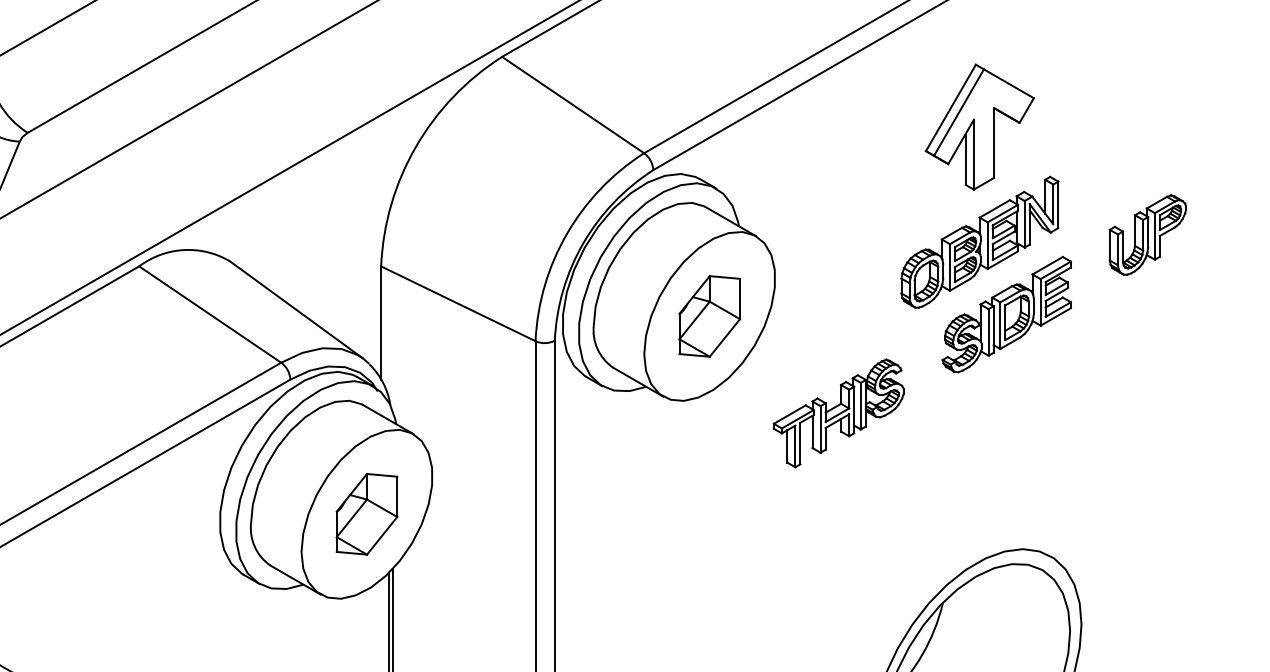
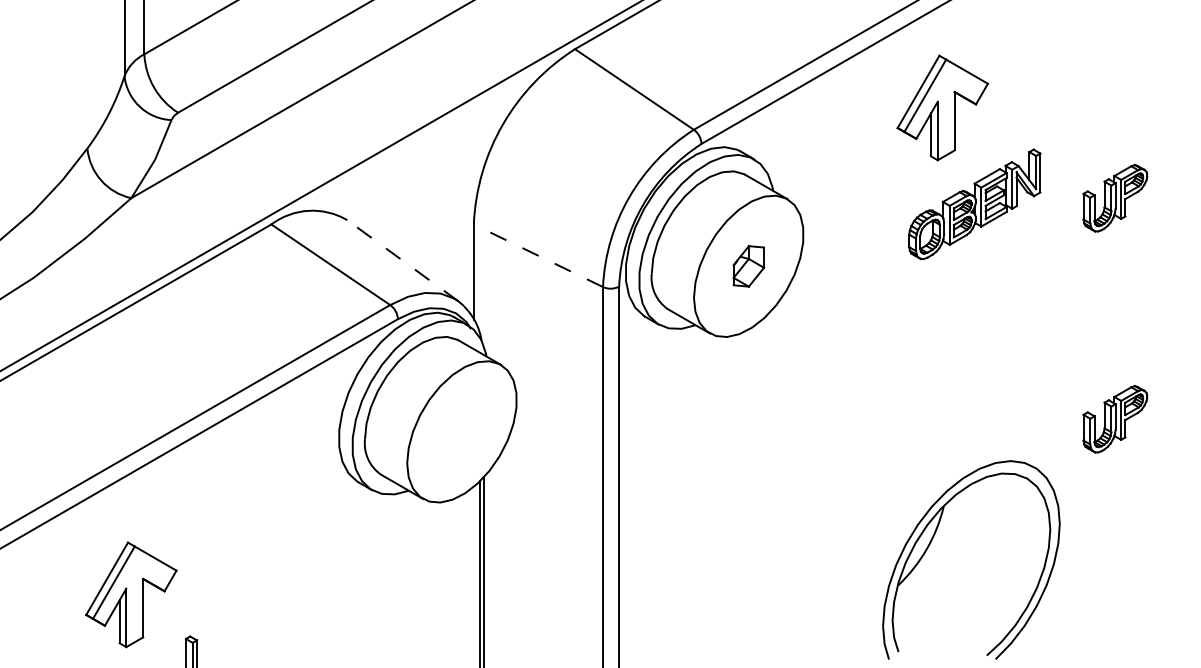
part: (979, 126) -> (942, 107), moved
line: (458, 303) -> (538, 255), solid -> dashed
line: (295, 309) -> (402, 260), solid -> dashed
part: (1007, 314) -> (997, 264), removed
part: (709, 316) -> (748, 266), size x0.6
part: (838, 413) -> (856, 347), removed
part: (1148, 499) -> (1115, 419), added
part: (366, 513) -> (461, 431), removed

